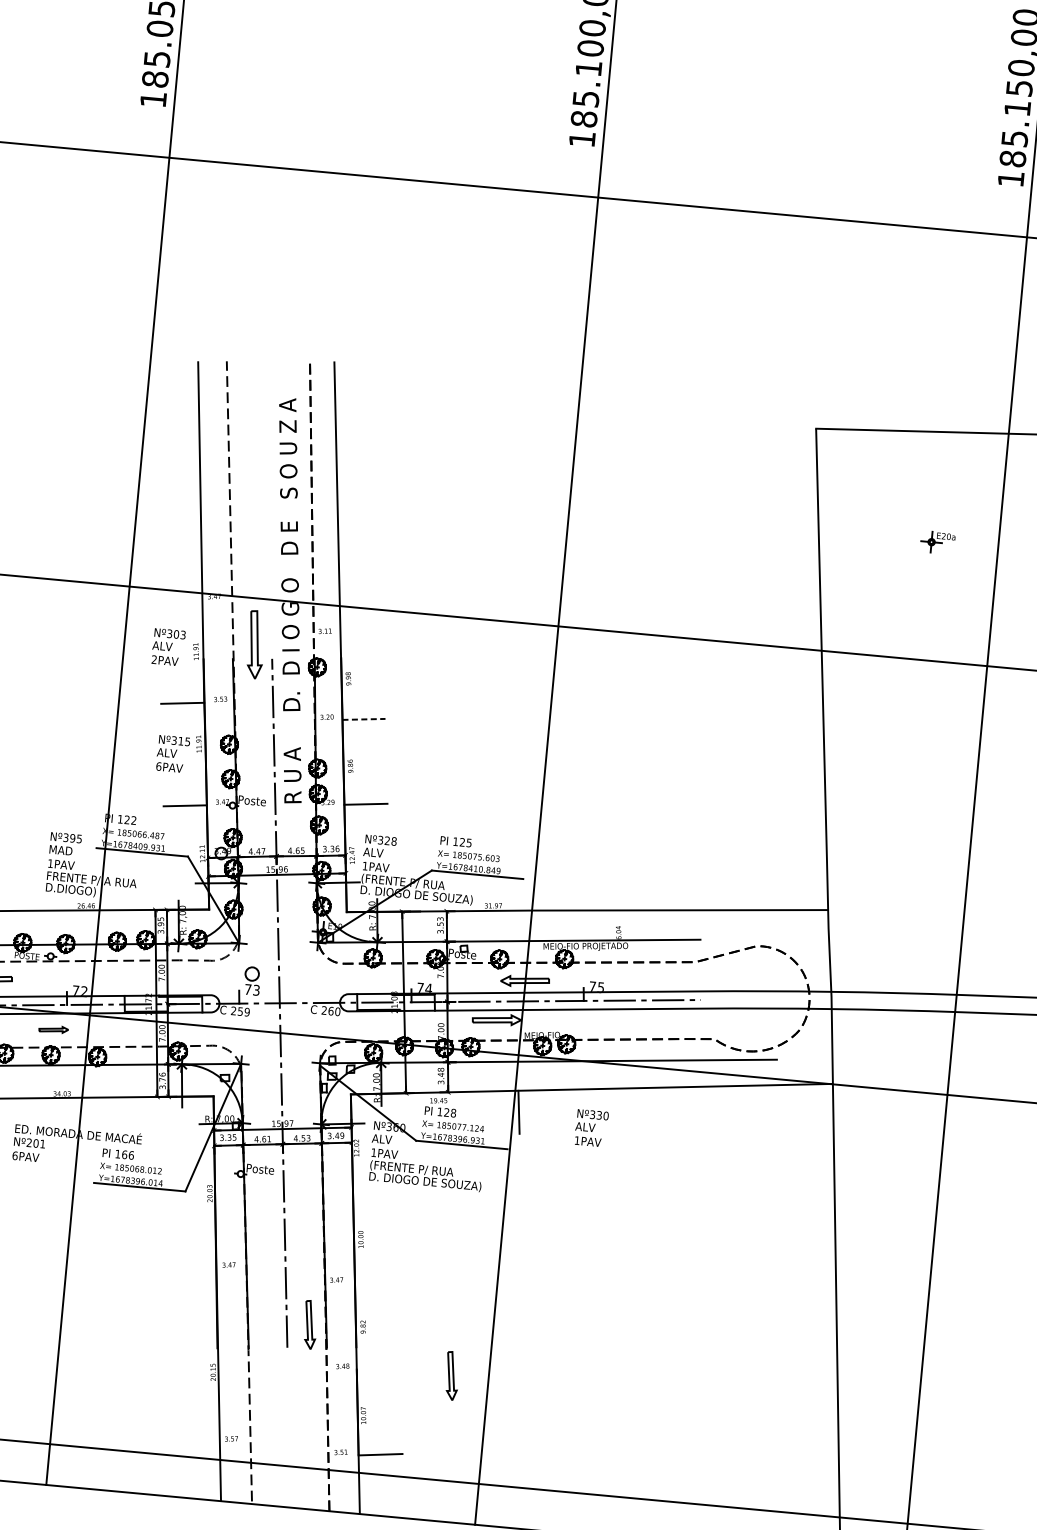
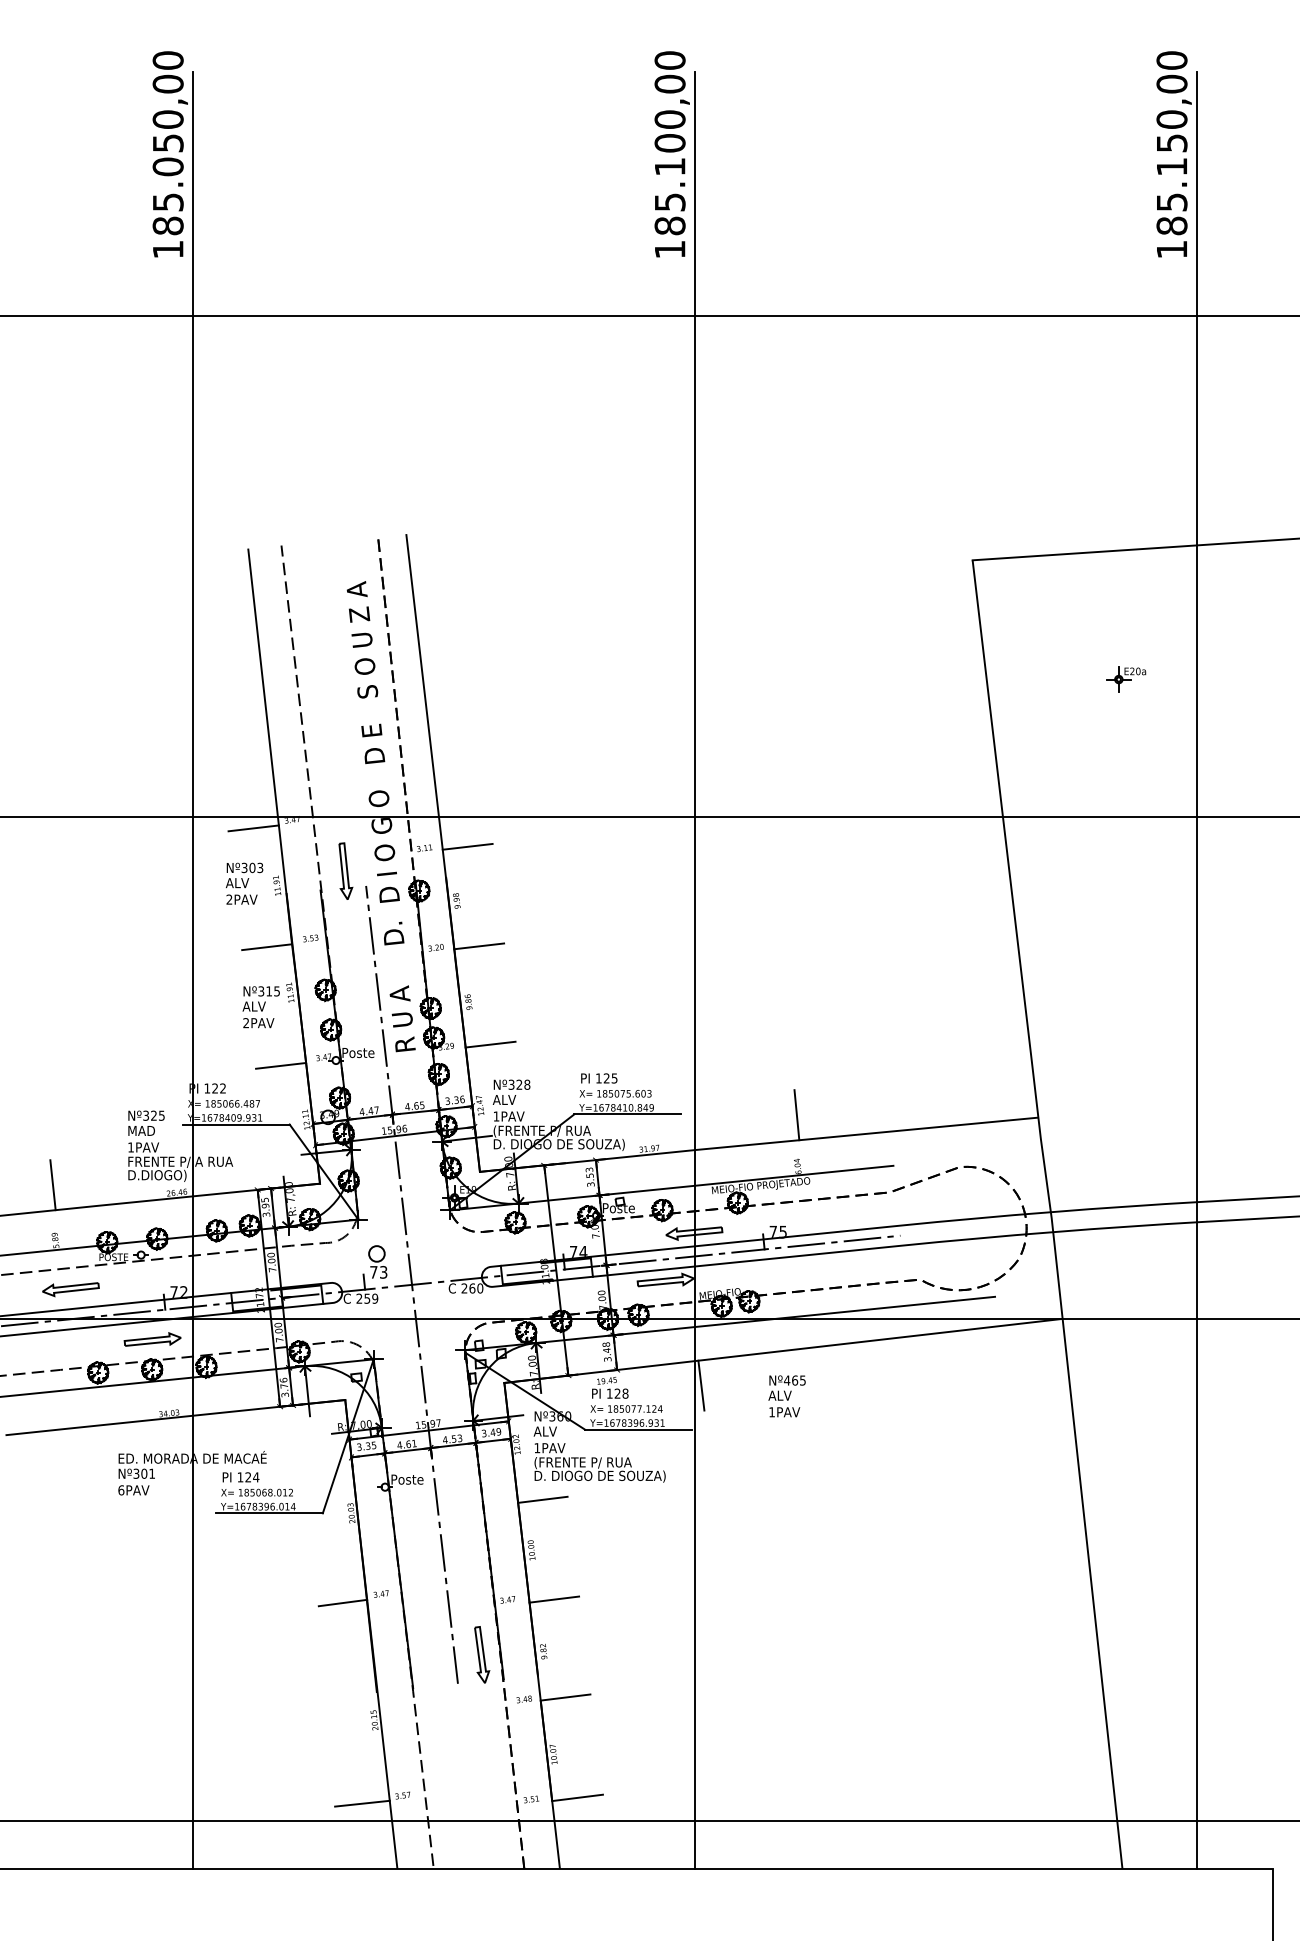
line: (180, 600) -> (253, 828), added
line: (361, 633) -> (467, 846), added
part: (255, 644) -> (345, 870), size x0.71
line: (364, 719) -> (479, 946), dashed -> solid
text: (159, 766) -> (246, 1023), 6PAV -> 2PAV
text: (73, 838) -> (154, 1115), Nº395 -> Nº325
line: (621, 889) -> (796, 1115), added
part: (53, 1029) -> (152, 1339), size x1.67
text: (598, 1115) -> (794, 1380), Nº330 -> Nº465
text: (29, 1142) -> (136, 1473), Nº201 -> Nº301
text: (128, 1155) -> (252, 1477), 166 -> 124
line: (374, 1197) -> (542, 1499), added
line: (195, 1269) -> (342, 1602), added
line: (376, 1283) -> (554, 1599), added
line: (378, 1367) -> (565, 1697), added
part: (452, 1375) -> (652, 1698), removed
line: (196, 1442) -> (362, 1803), added

